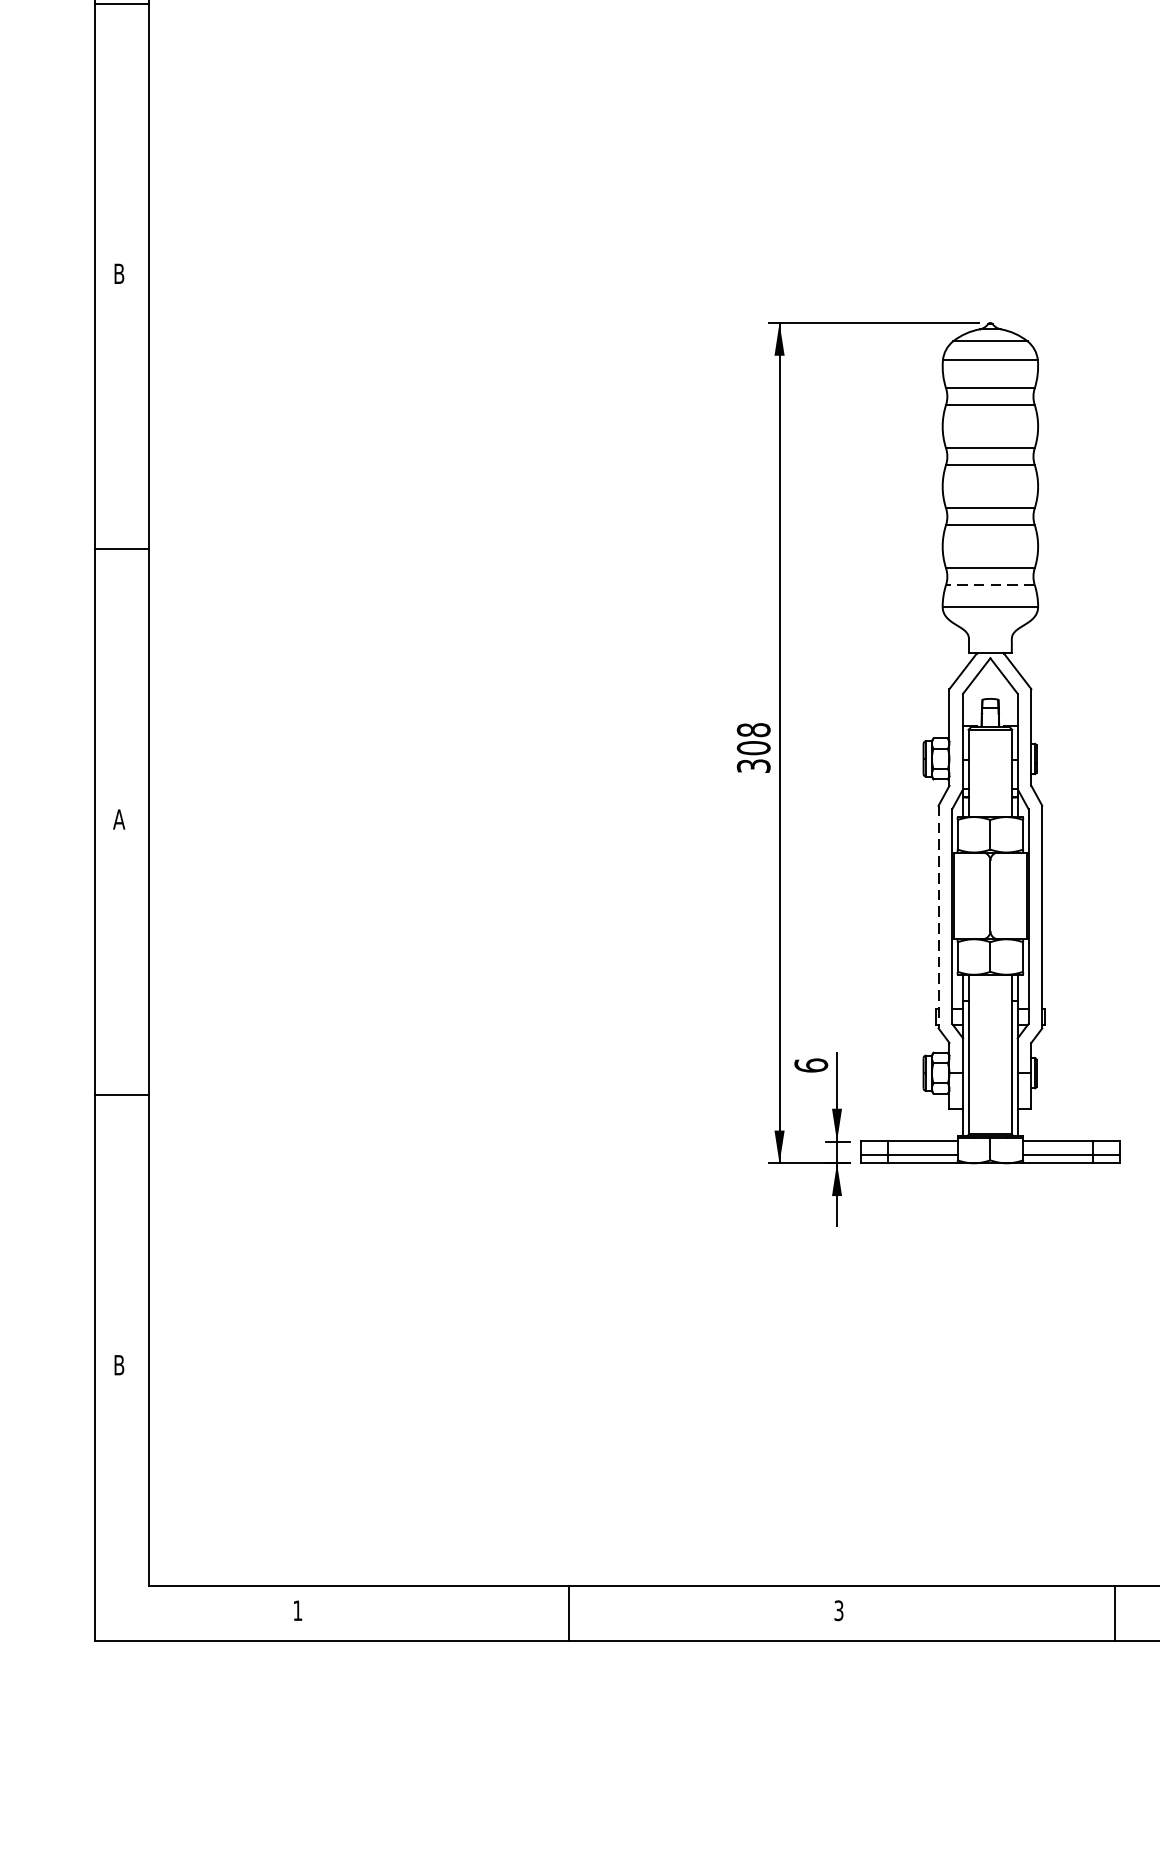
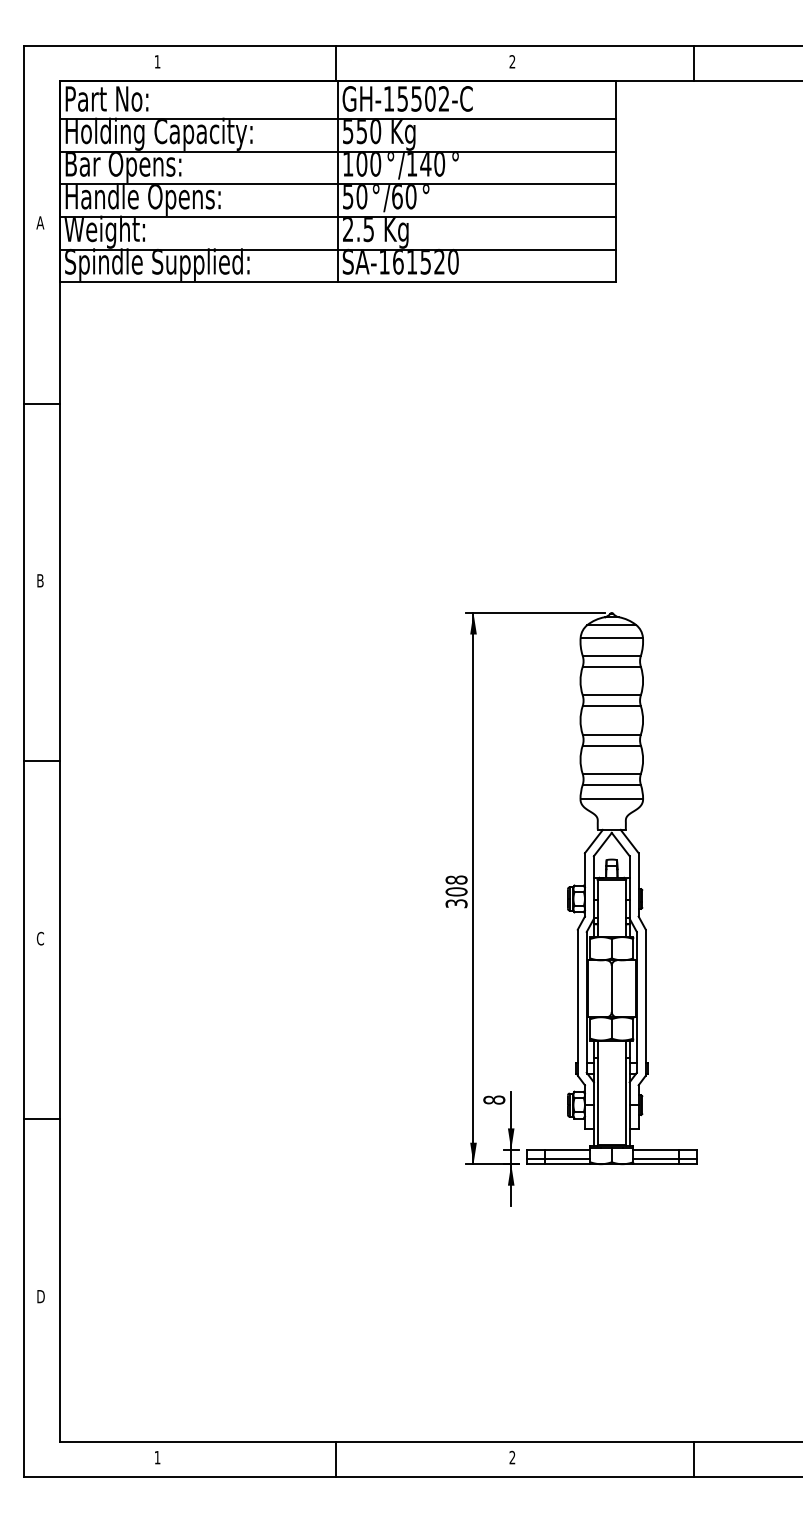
line: (989, 584) -> (611, 784), dashed -> solid
text: (119, 819) -> (40, 938), A -> C
line: (938, 918) -> (577, 1003), dashed -> solid
text: (811, 1064) -> (494, 1099), 6 -> 8
text: (120, 1365) -> (41, 1296), B -> D
text: (838, 1610) -> (512, 1457), 3 -> 2

